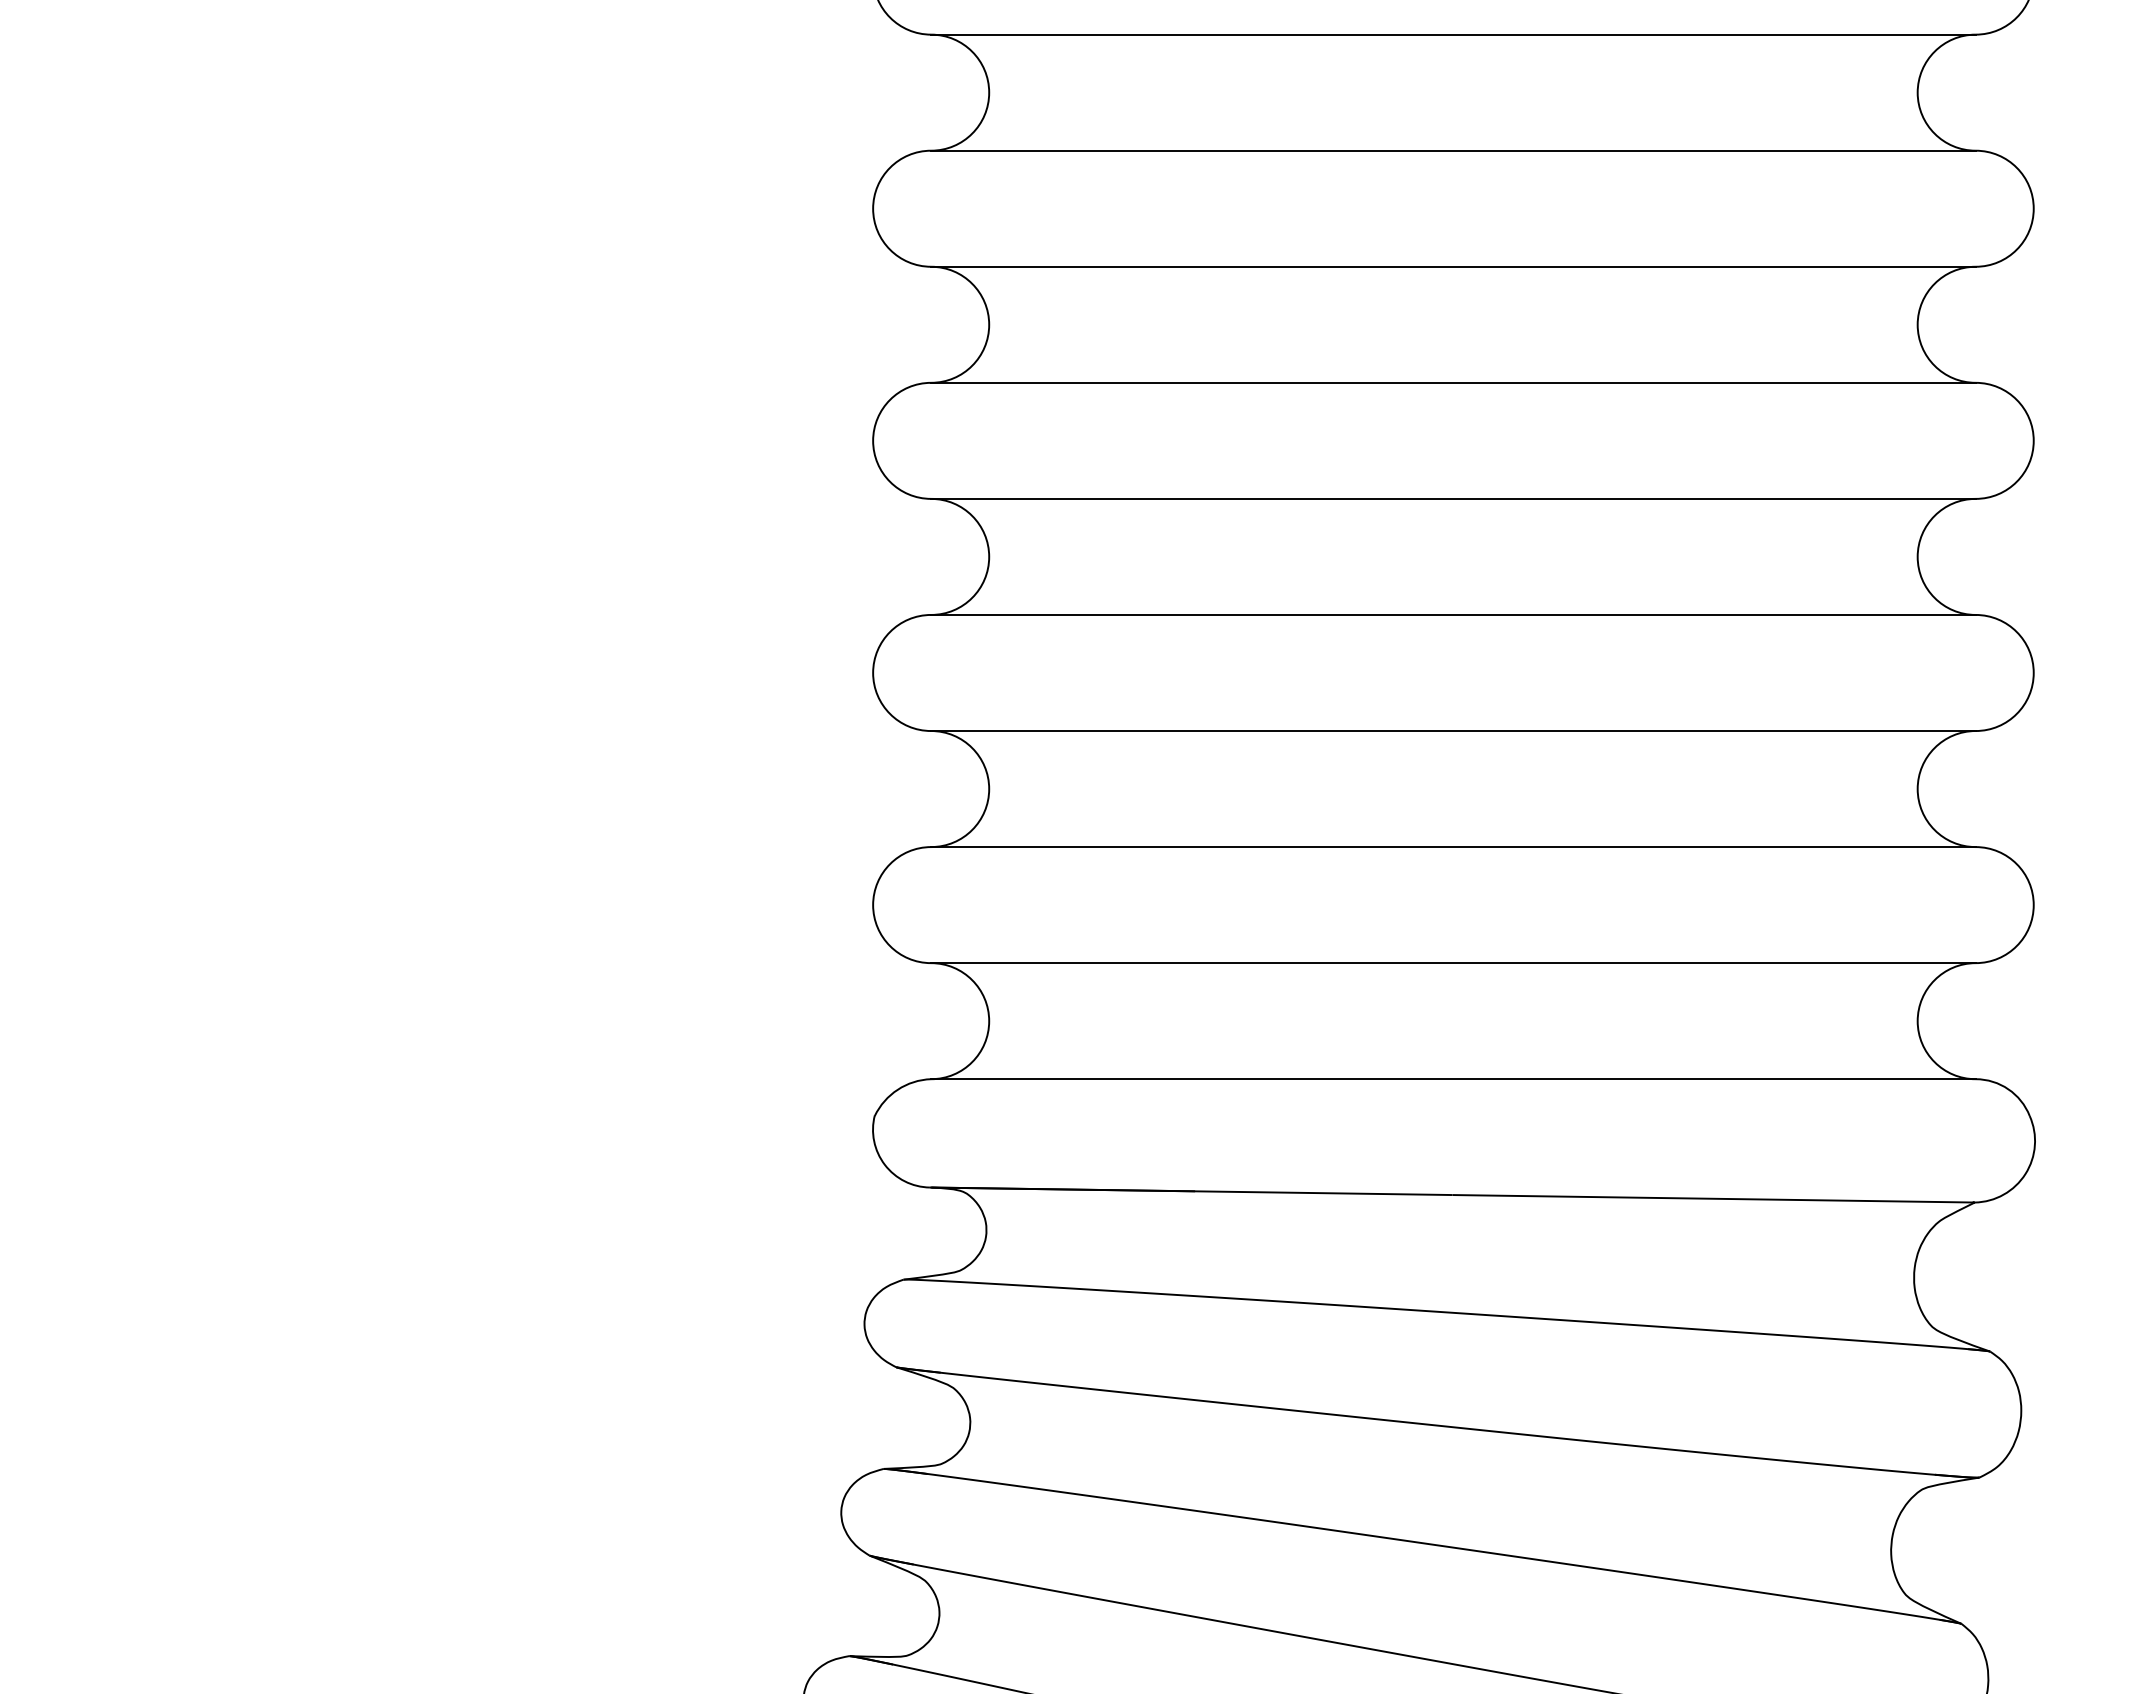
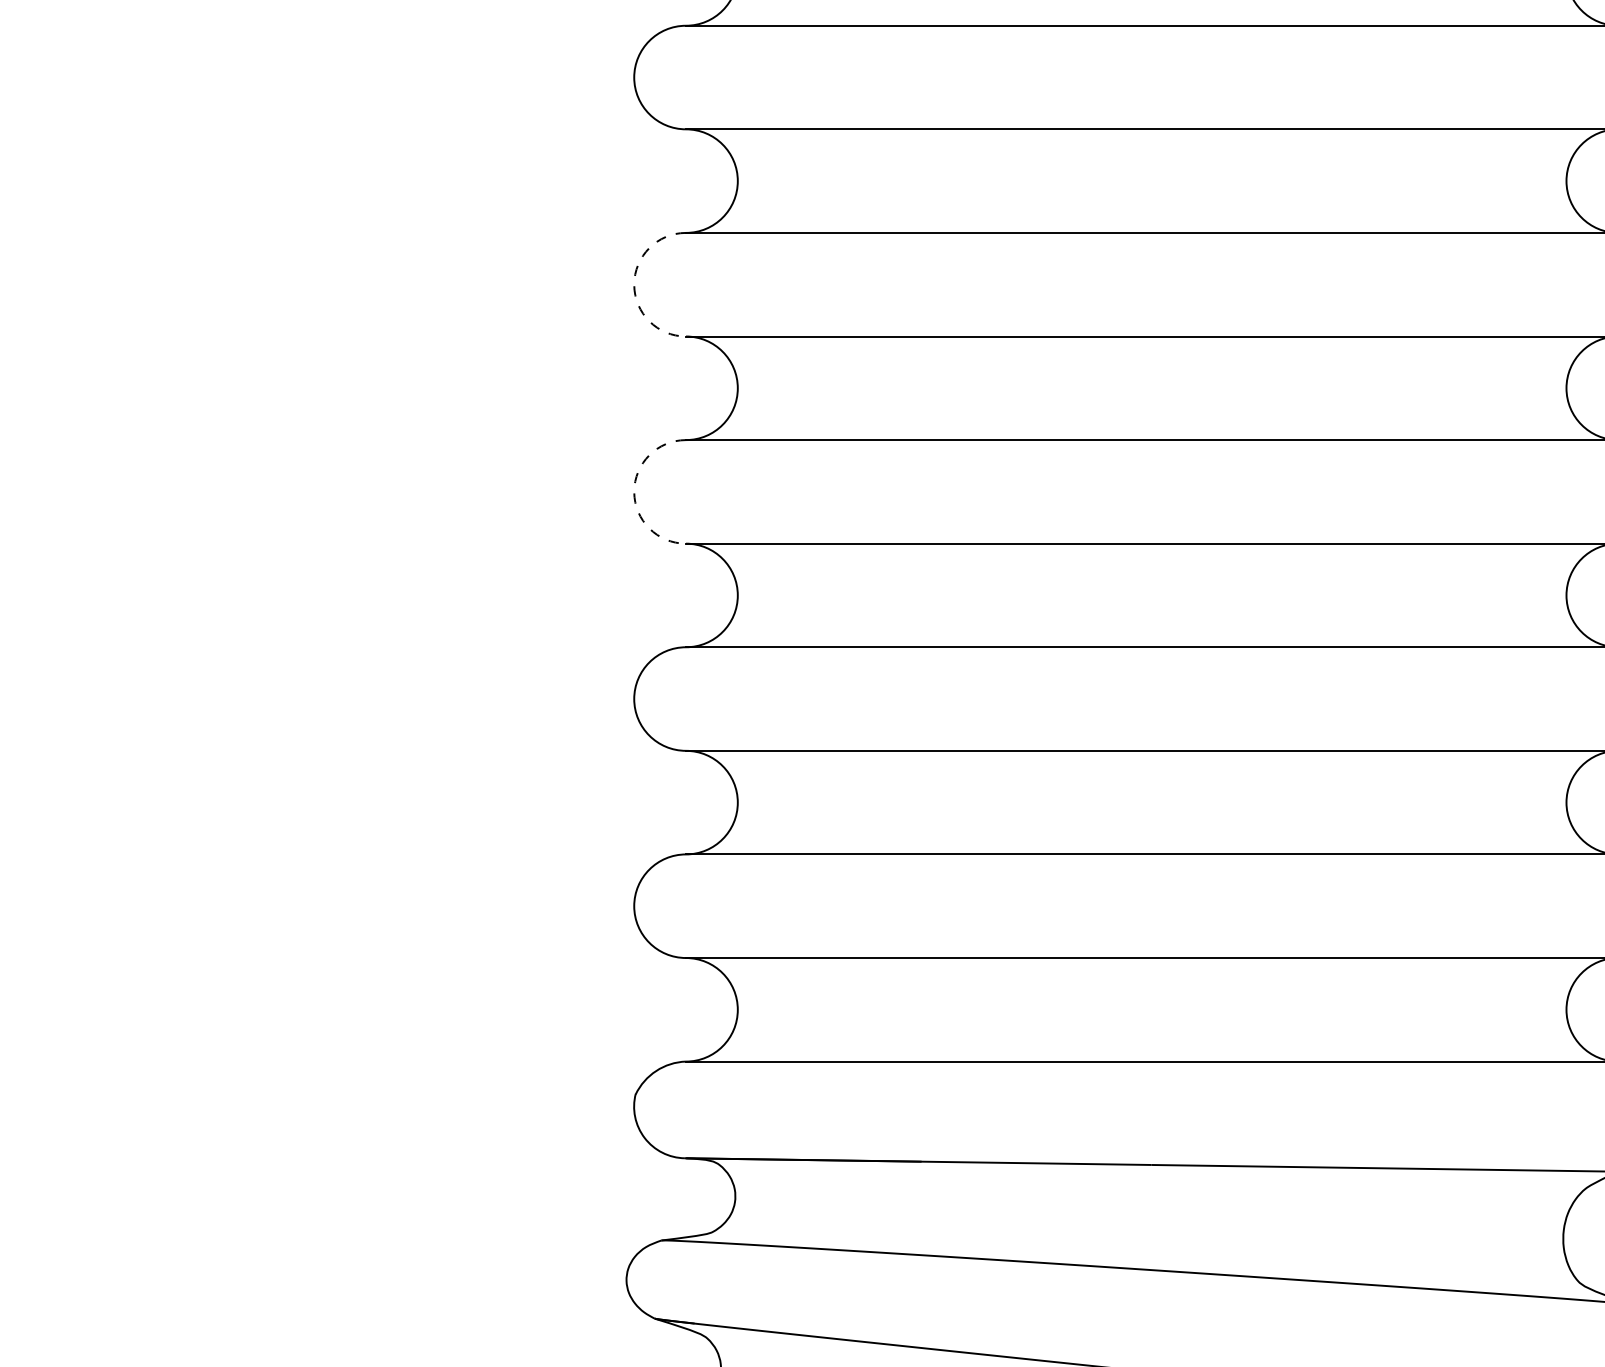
arc: (873, 208) -> (634, 284), solid -> dashed
arc: (873, 440) -> (634, 491), solid -> dashed

